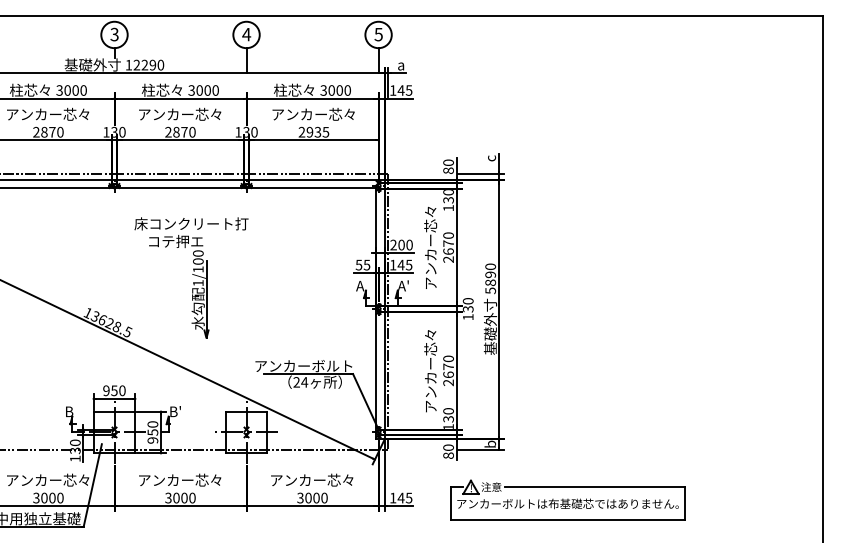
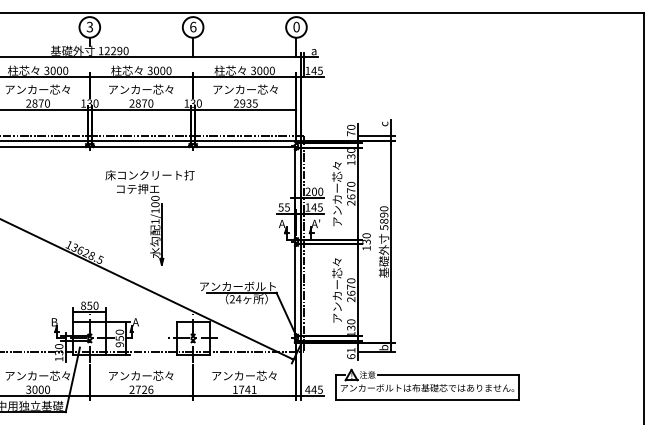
text: (246, 34) -> (193, 27), 4 -> 6
text: (378, 34) -> (296, 27), 5 -> 0
text: (448, 170) -> (351, 133), 80 -> 70
text: (106, 390) -> (83, 305), 950 -> 850
text: (174, 411) -> (136, 322), B' -> A
text: (448, 451) -> (351, 353), 80 -> 61
text: (180, 497) -> (141, 389), 3000 -> 2726
text: (312, 497) -> (244, 389), 3000 -> 1741
text: (392, 497) -> (307, 389), 145 -> 445
part: (567, 499) -> (427, 384), moved

